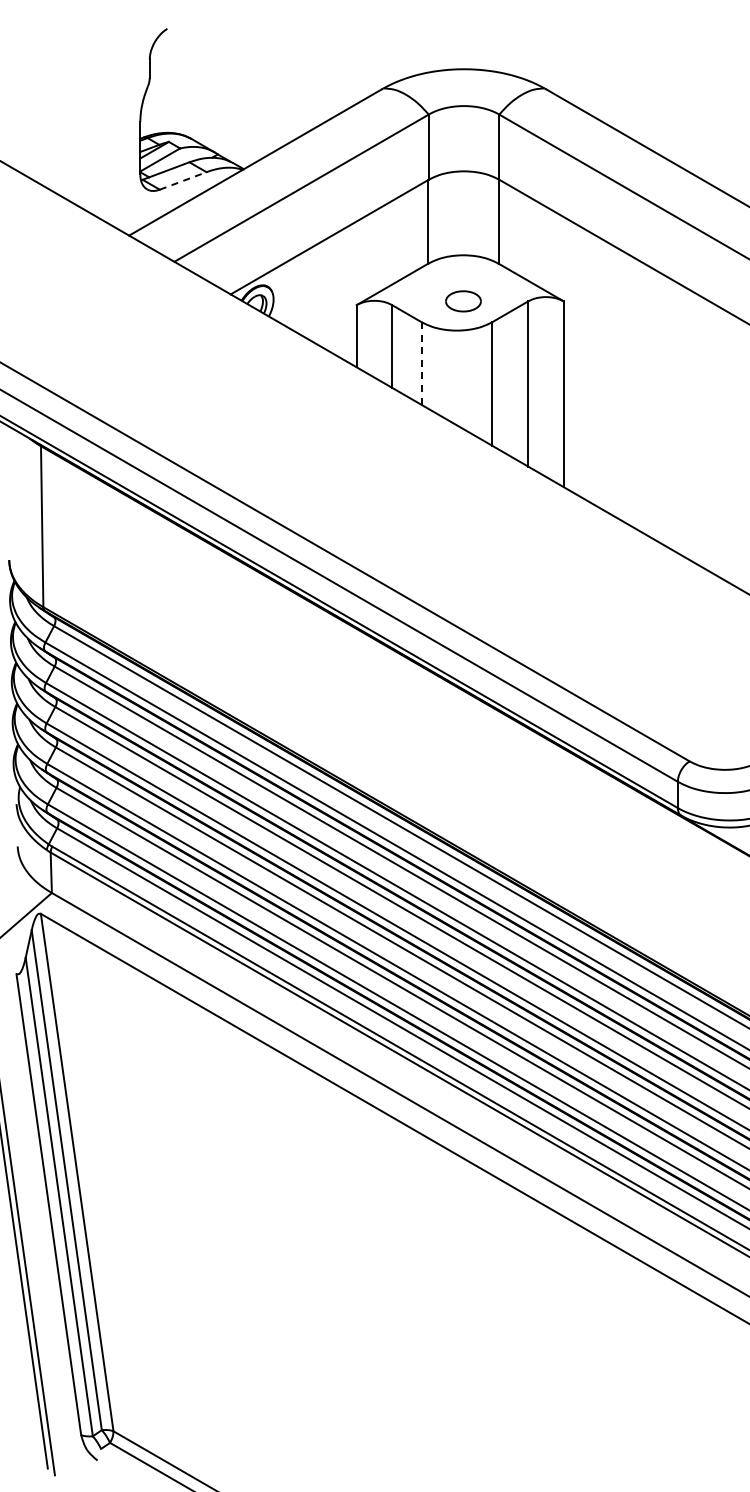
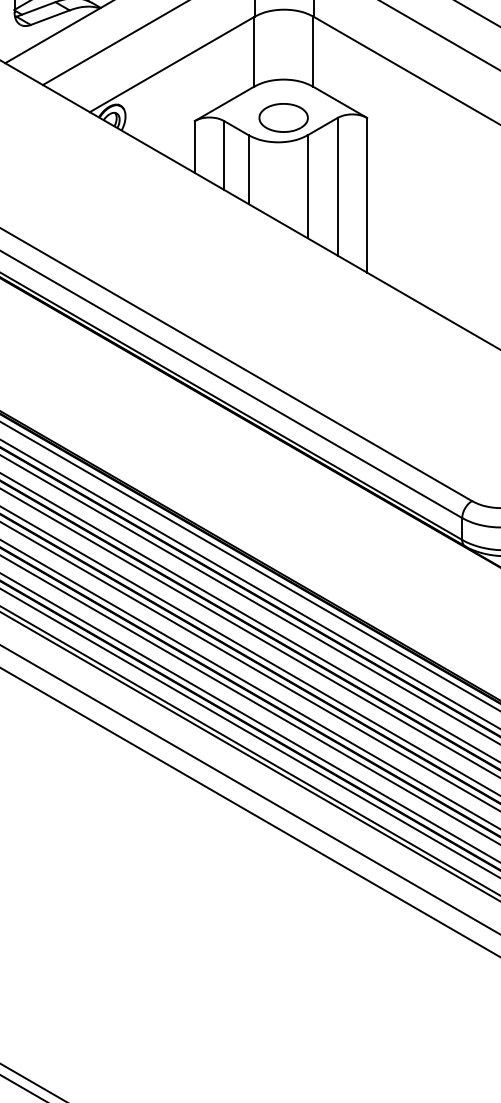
line: (183, 180) -> (50, 17), dashed -> solid
part: (463, 301) -> (283, 118), size x1.67
line: (421, 364) -> (248, 170), dashed -> solid

